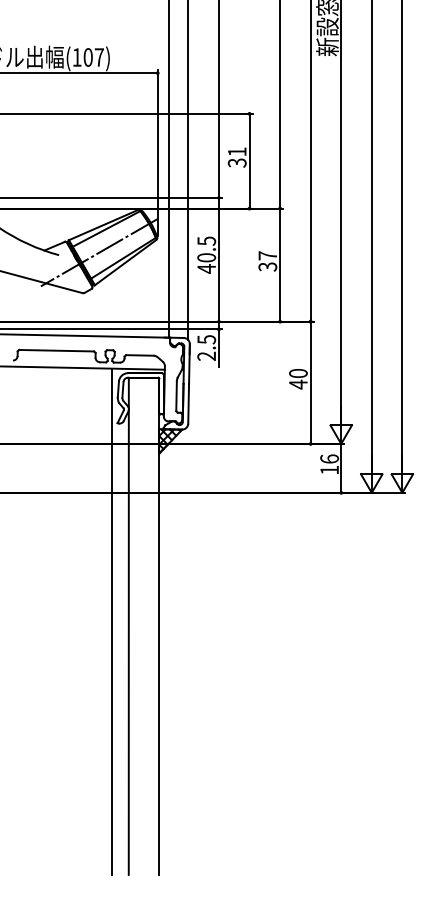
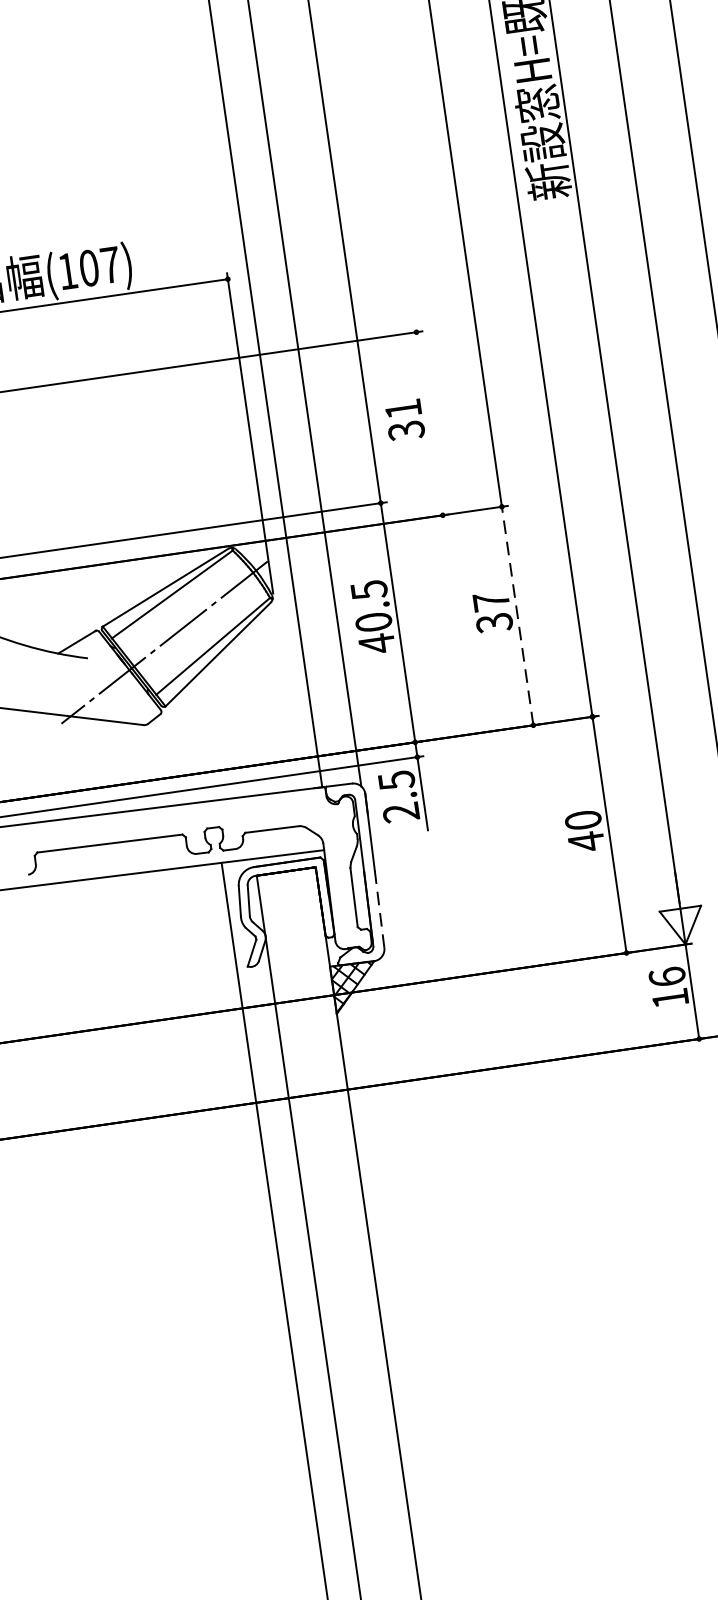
line: (249, 160) -> (429, 422), removed
line: (280, 265) -> (518, 616), solid -> dashed
line: (188, 403) -> (379, 908), solid -> dashed

